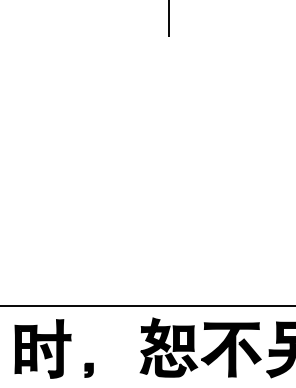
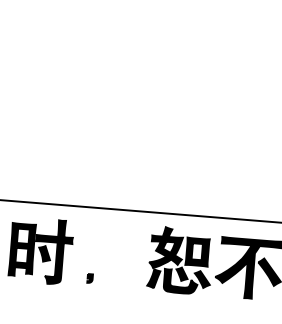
part: (88, 369) -> (89, 277), size x0.6

